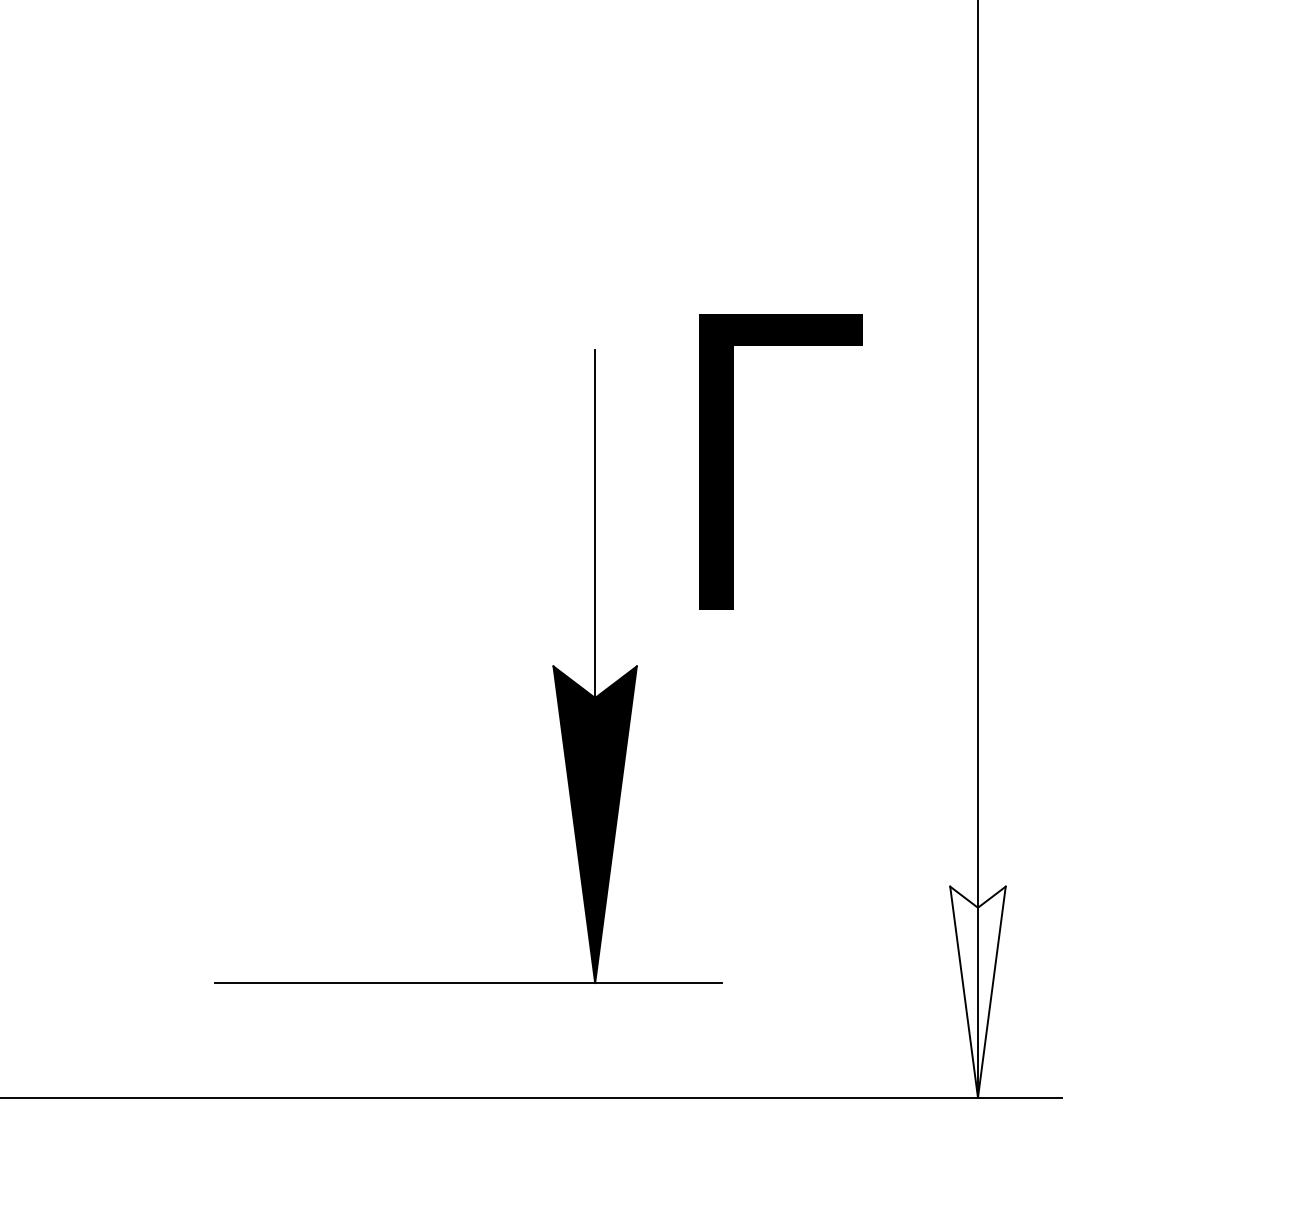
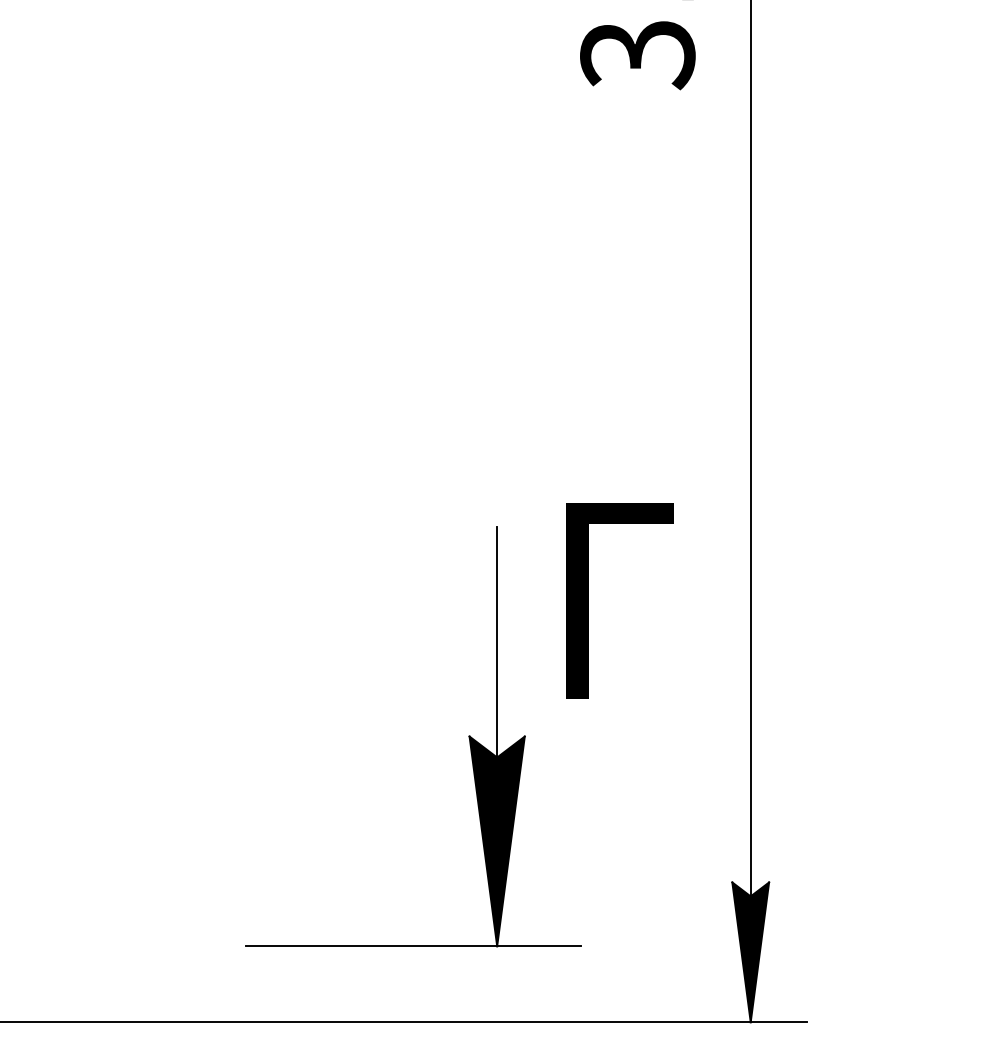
fill: (977, 992) -> (750, 952), added

